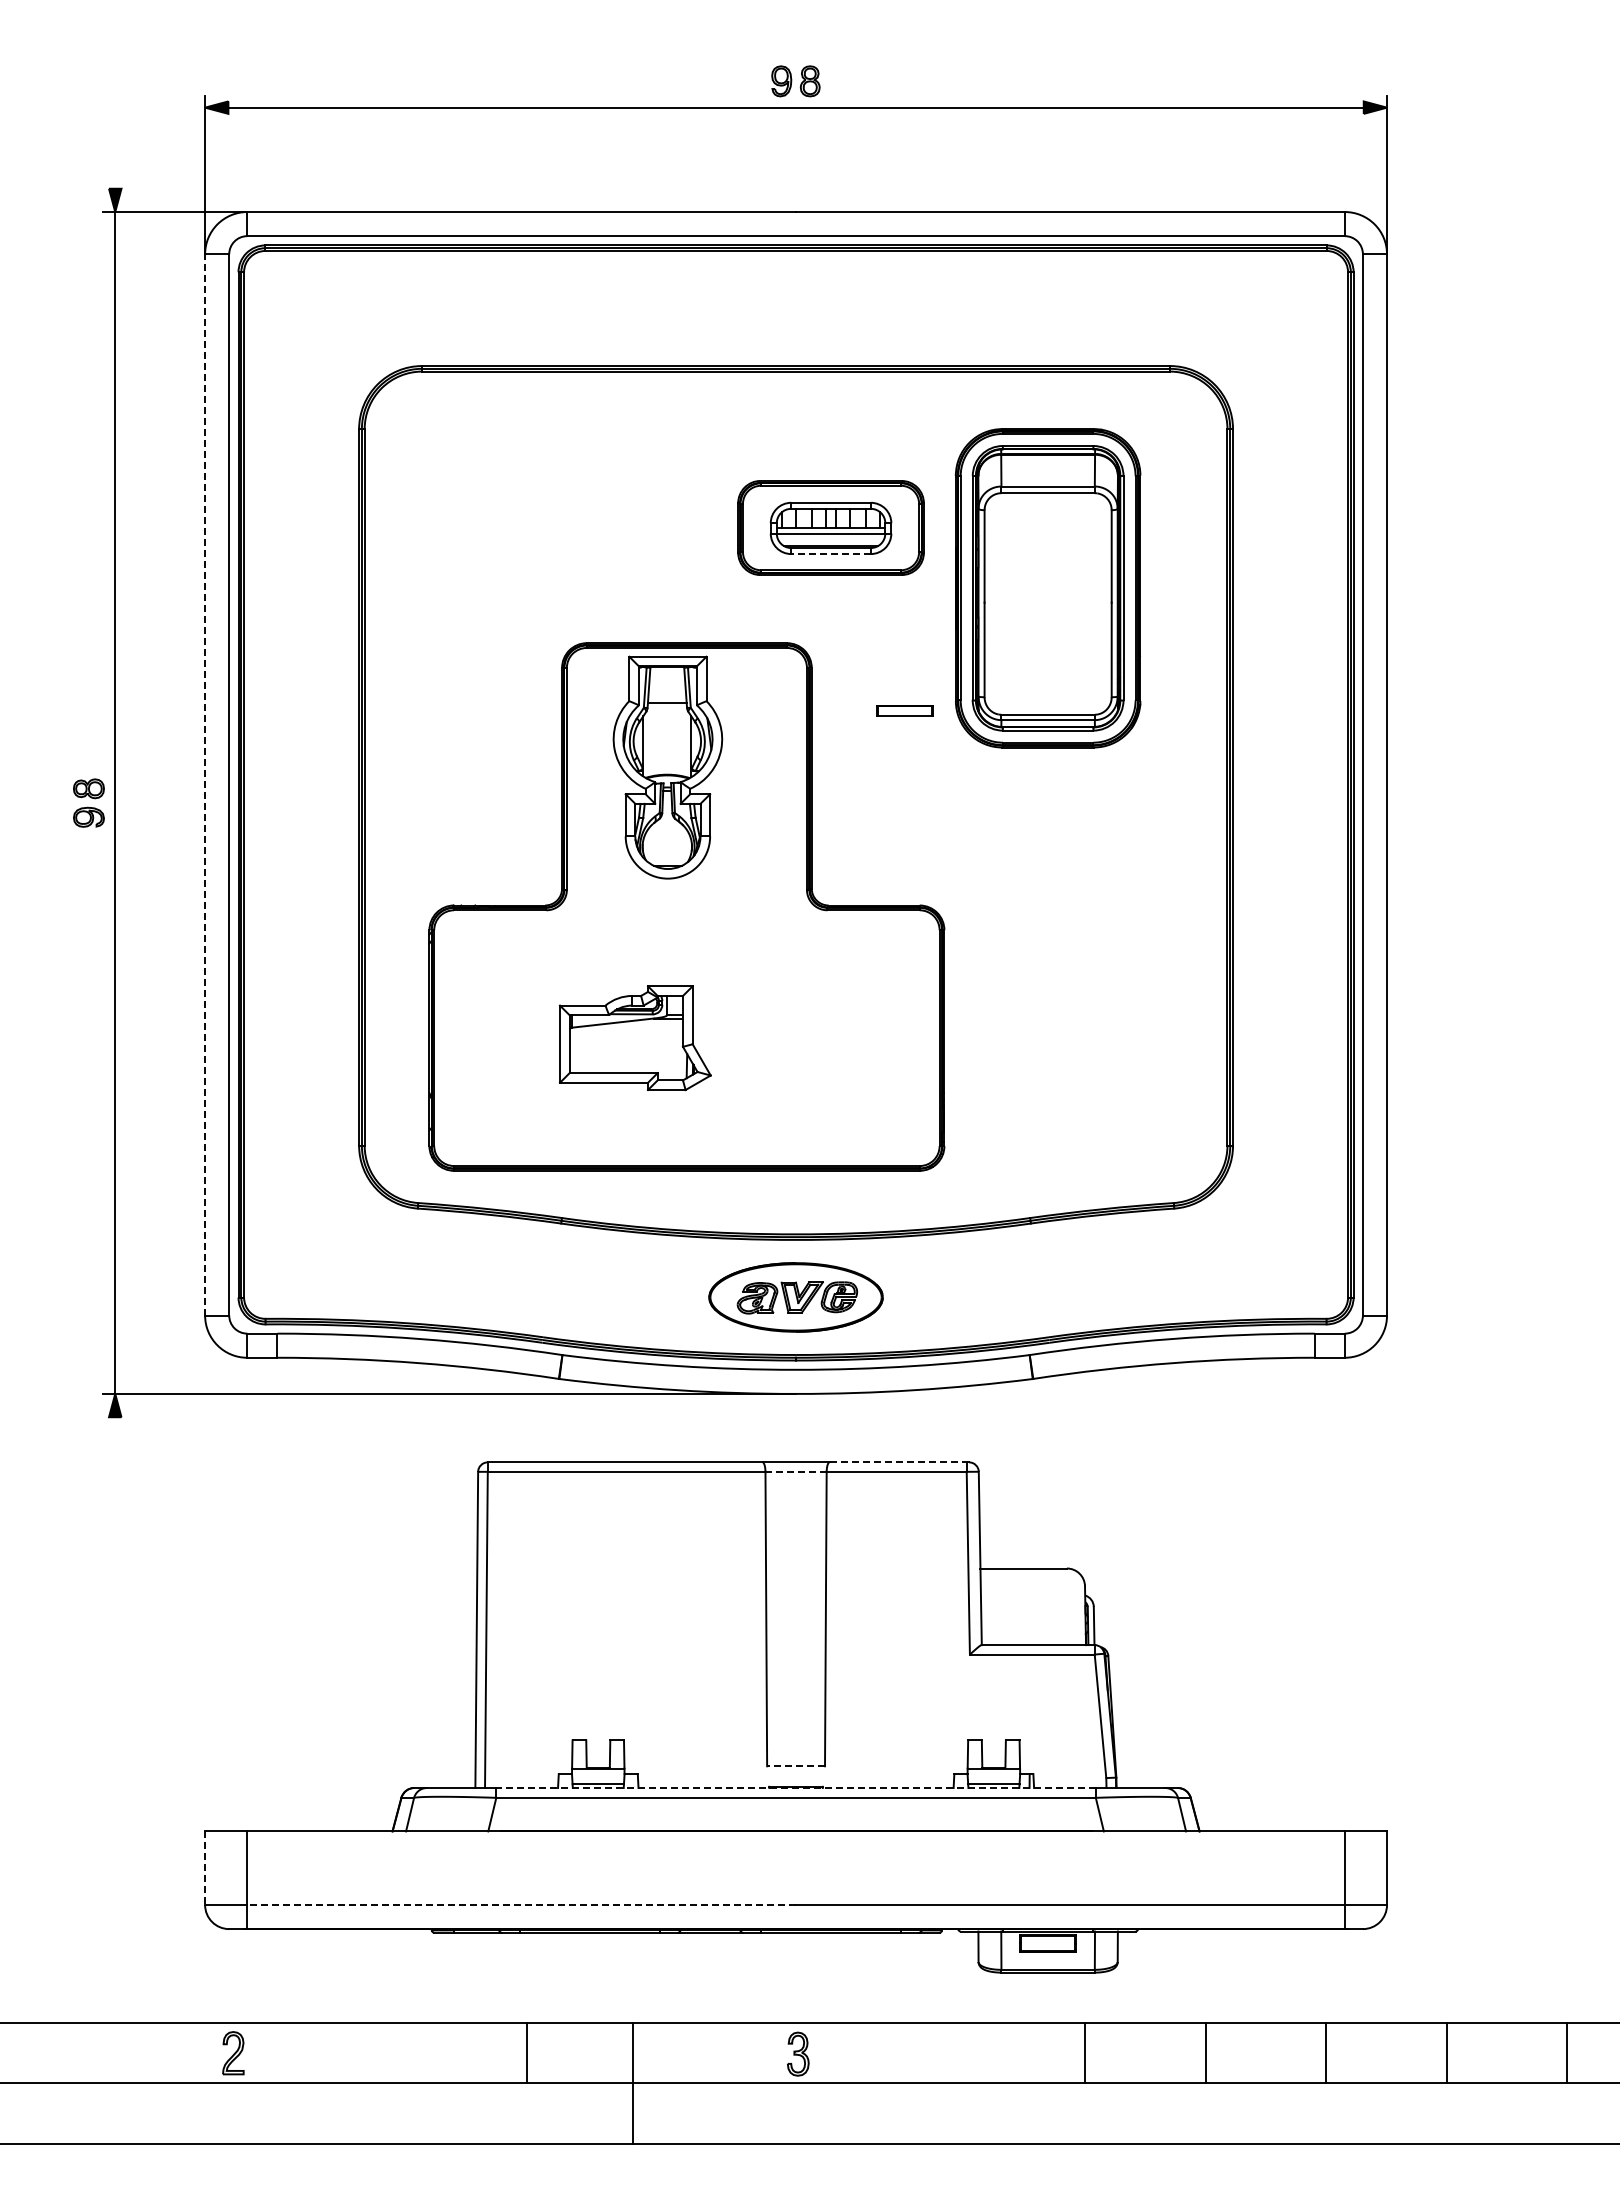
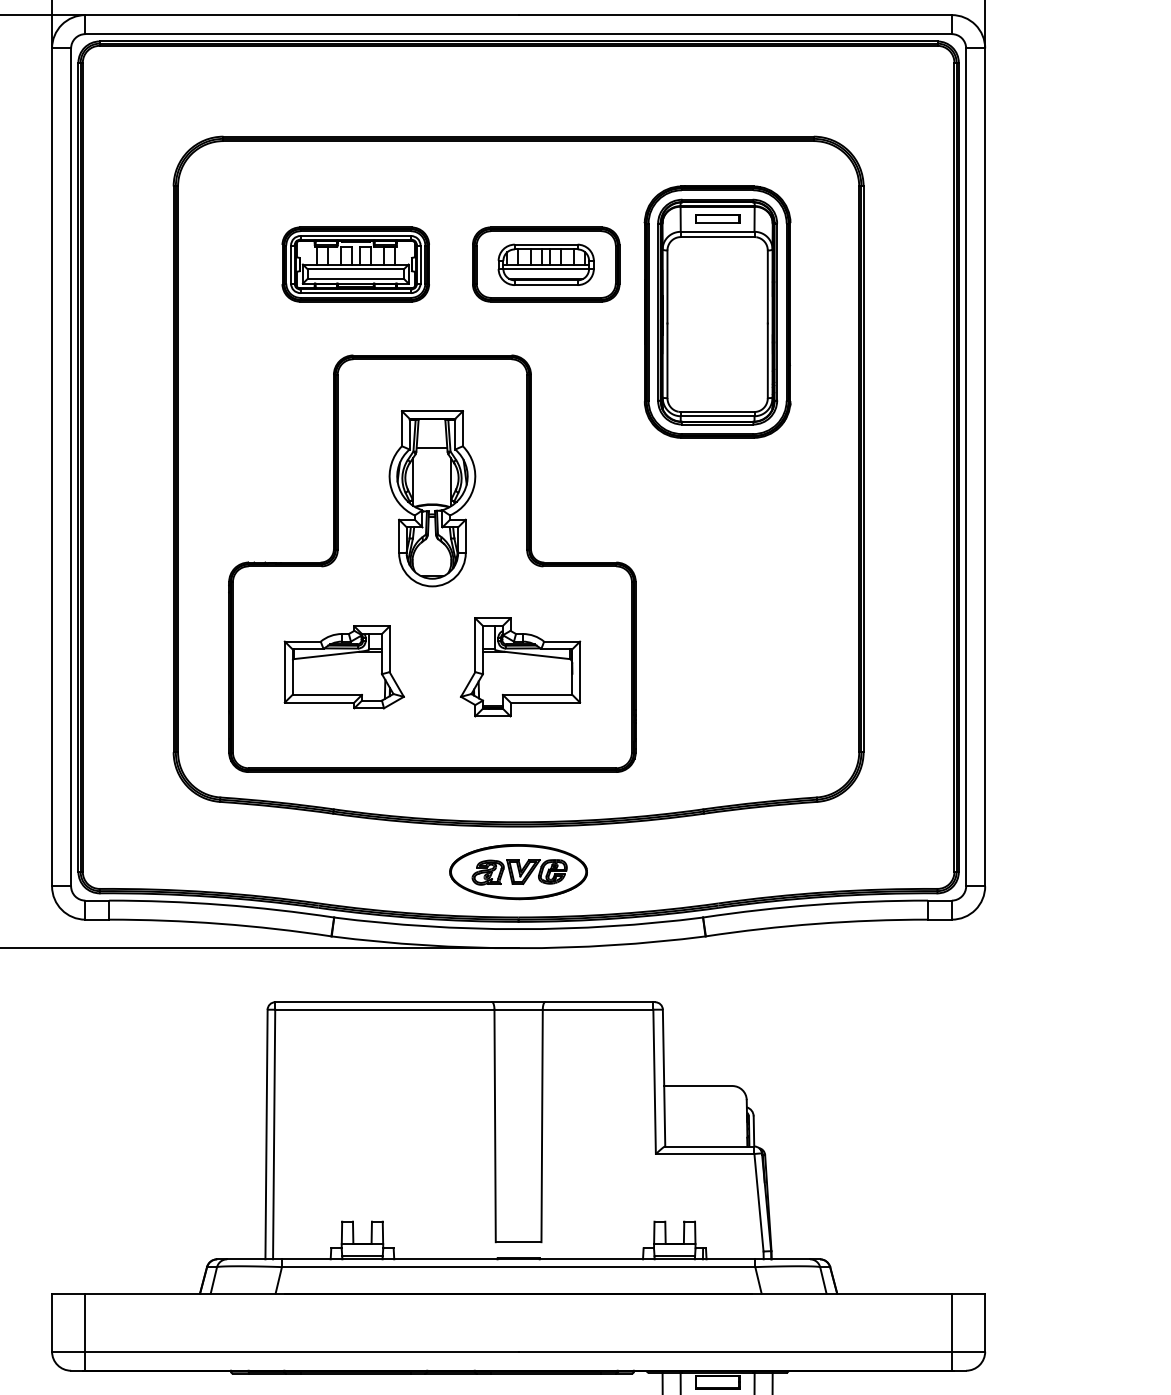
part: (589, 527) -> (355, 264), added
line: (831, 554) -> (546, 285), dashed -> solid
part: (904, 710) -> (717, 218), moved
part: (667, 767) -> (432, 498), moved
line: (205, 784) -> (52, 467), dashed -> solid
part: (634, 1038) -> (343, 667), moved
part: (798, 1038) -> (520, 667), added
line: (898, 1462) -> (599, 1002), dashed -> solid
line: (796, 1471) -> (518, 1009), dashed -> solid
line: (796, 1766) -> (518, 1242), dashed -> solid
line: (796, 1788) -> (518, 1259), dashed -> solid
line: (205, 1868) -> (52, 1322), dashed -> solid
line: (521, 1904) -> (301, 1351), dashed -> solid

